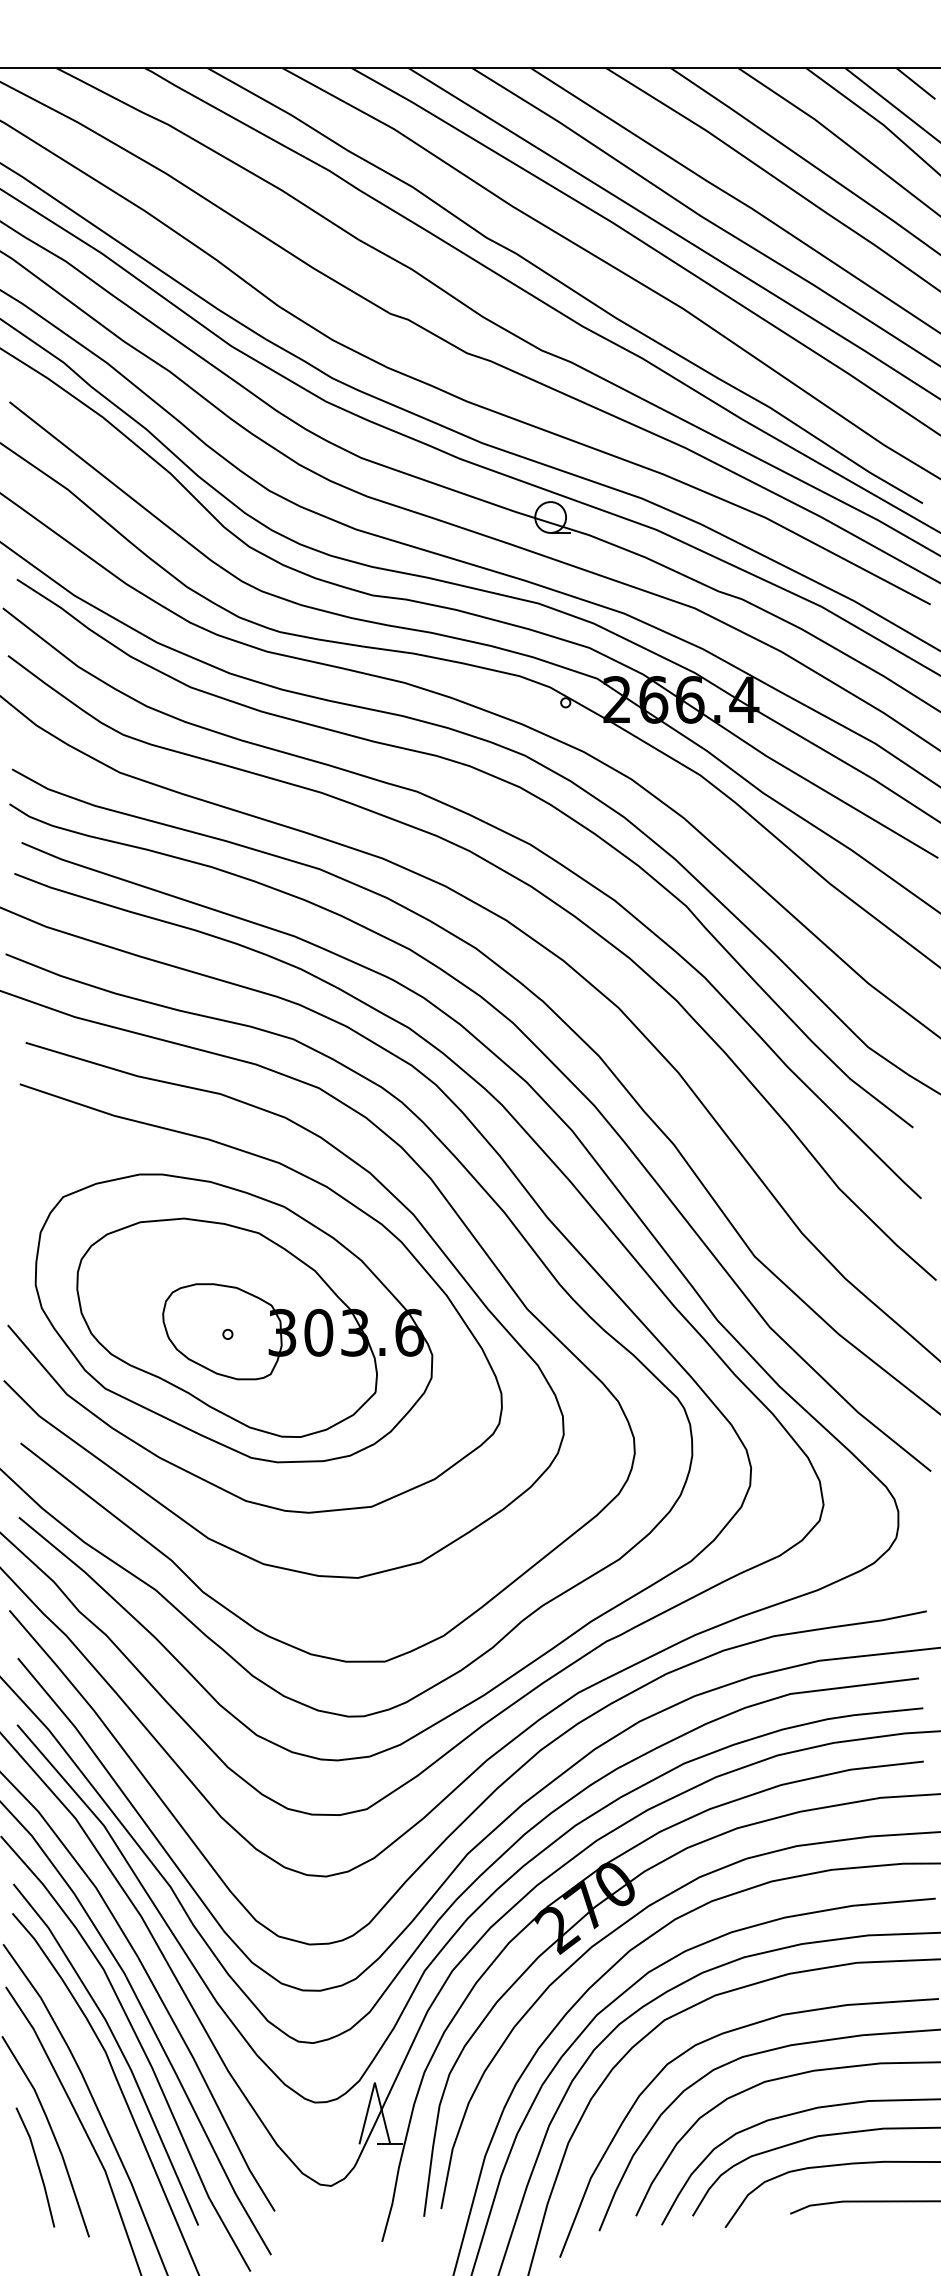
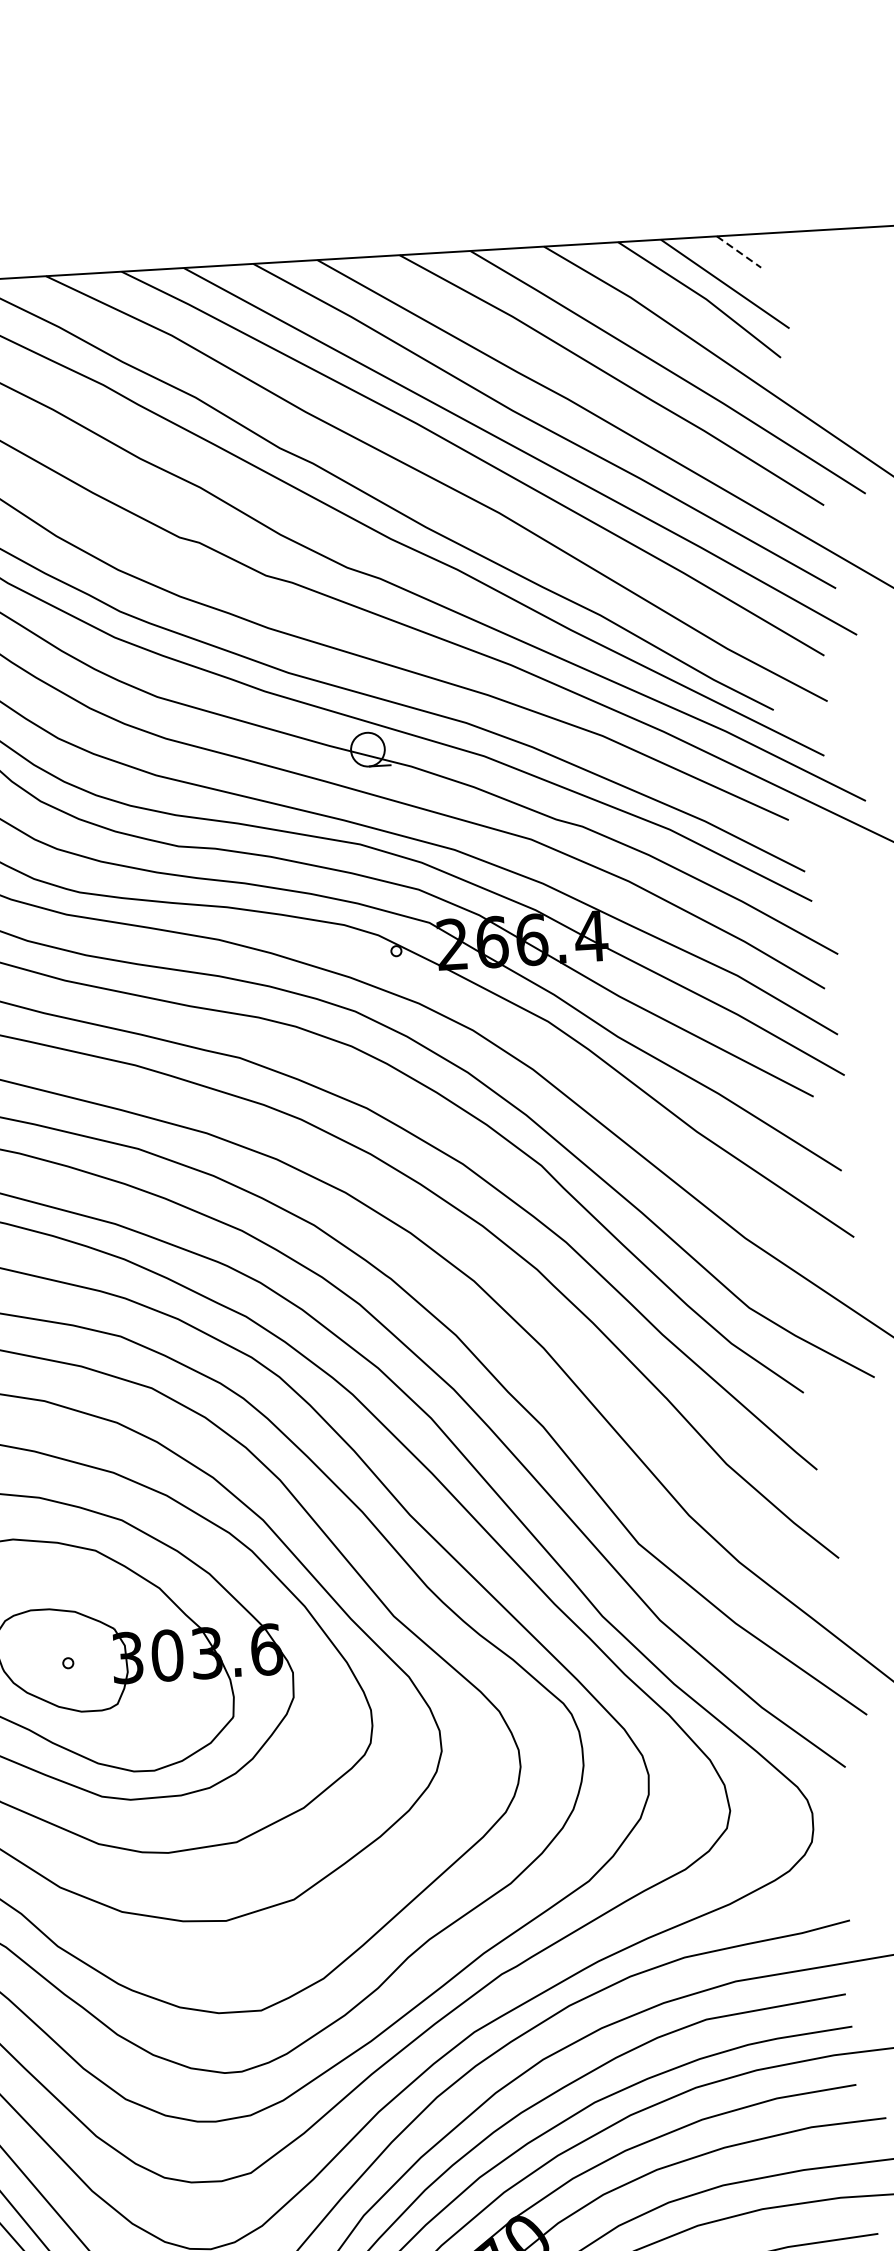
line: (916, 83) -> (739, 251), solid -> dashed

